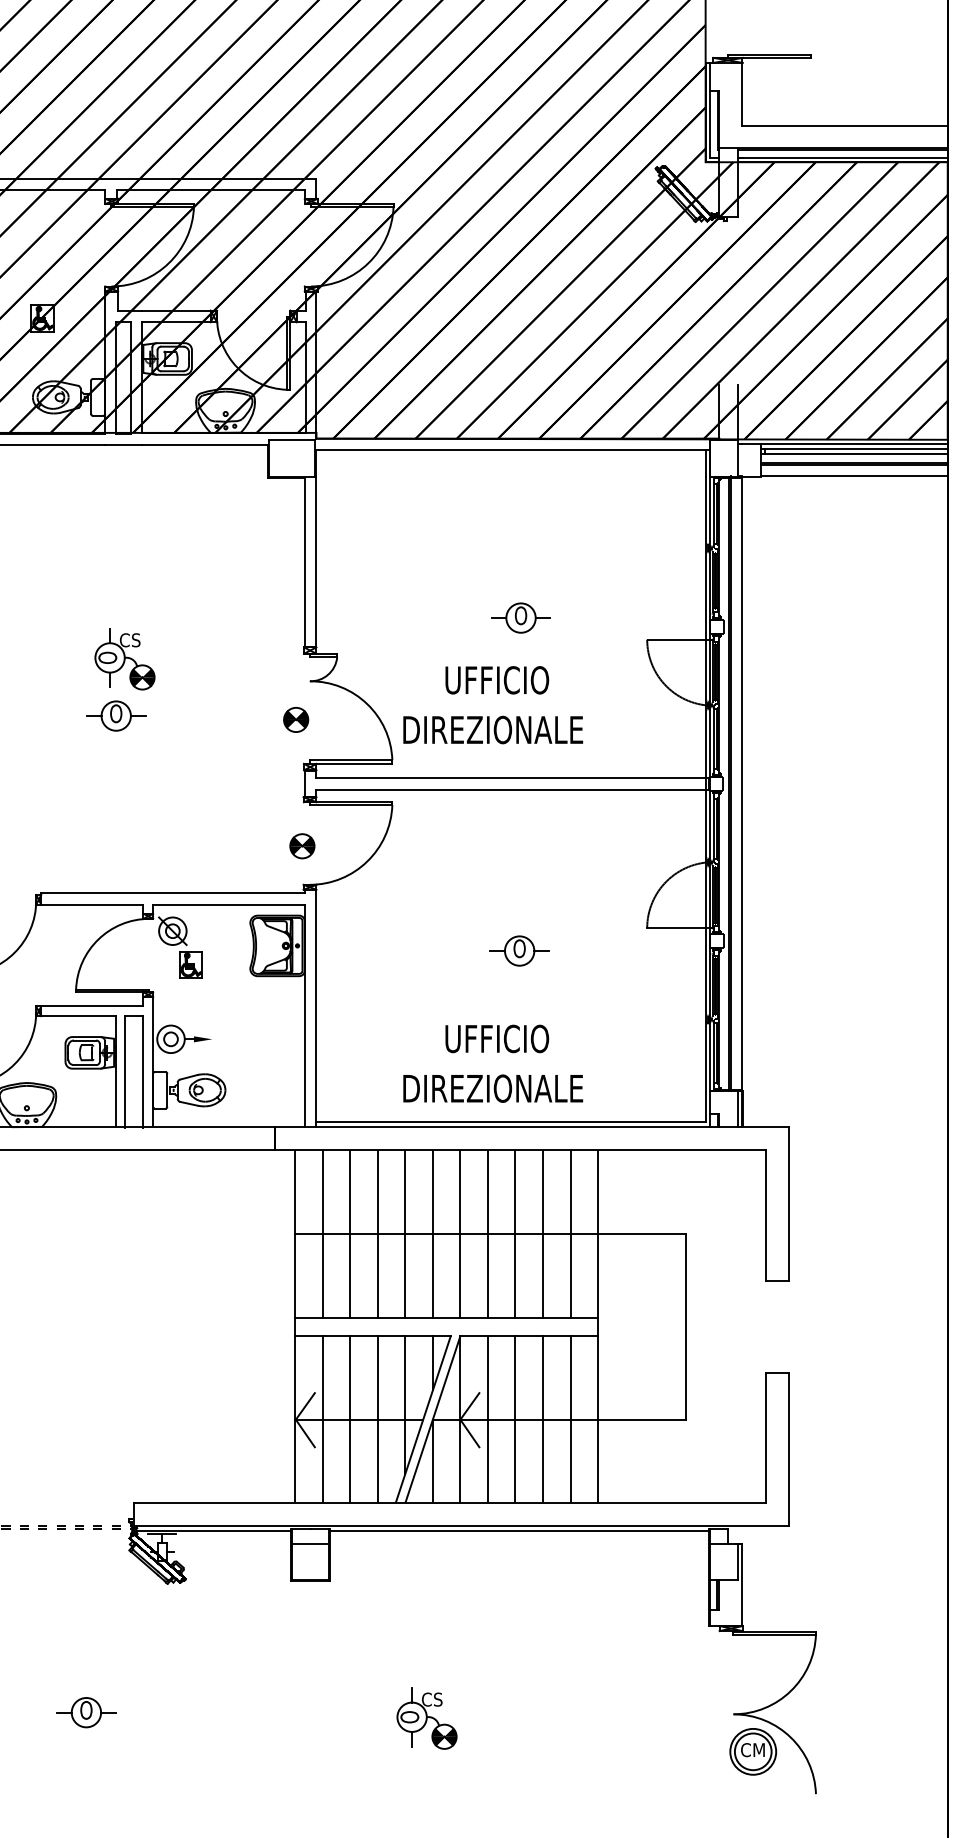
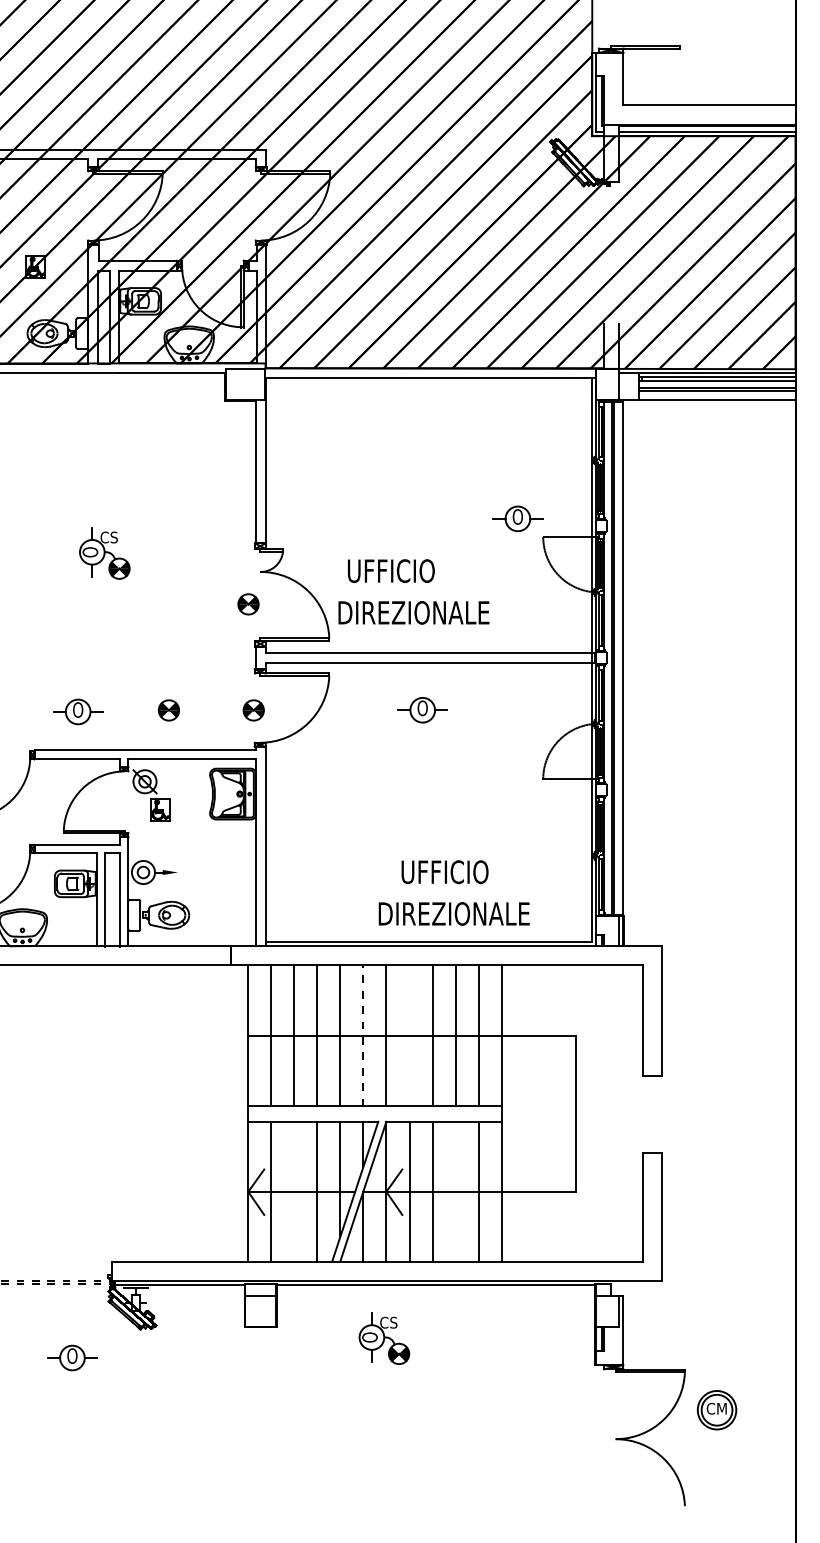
part: (520, 617) -> (517, 518), moved
text: (497, 680) -> (391, 571), moved
part: (116, 715) -> (78, 711), moved
part: (201, 846) -> (169, 710), added
part: (519, 950) -> (422, 709), moved
text: (497, 1038) -> (445, 871), moved
text: (493, 1088) -> (454, 913), moved
line: (432, 1233) -> (362, 1035), solid -> dashed
line: (487, 1233) -> (409, 1035), removed
line: (350, 1419) -> (294, 1191), removed
line: (542, 1419) -> (455, 1191), removed
part: (86, 1712) -> (72, 1357), moved
part: (426, 1718) -> (383, 1338), moved
part: (753, 1751) -> (717, 1409), moved

